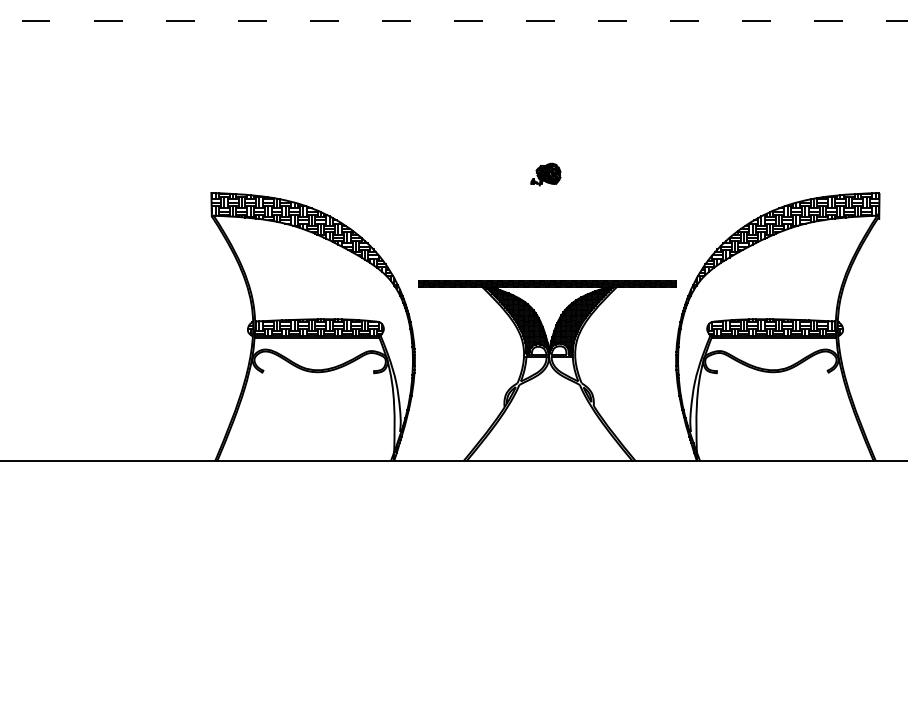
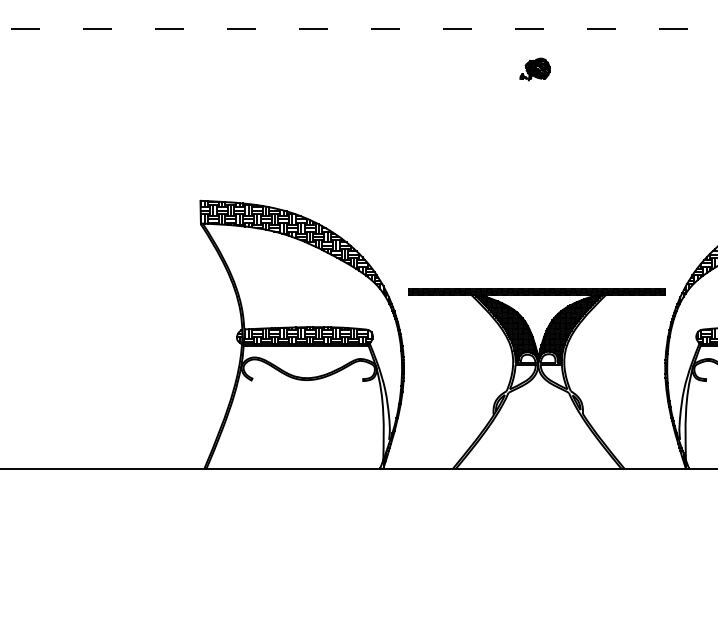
part: (545, 174) -> (534, 69), moved

